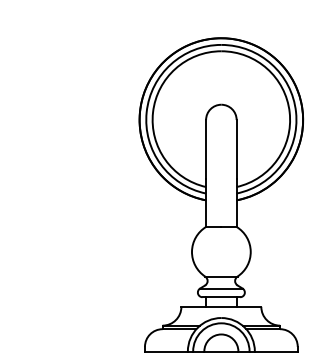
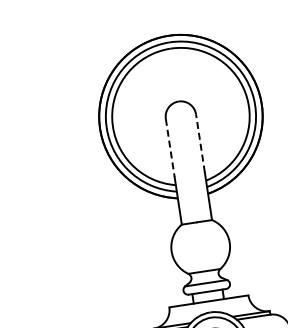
line: (236, 148) -> (200, 142), solid -> dashed
line: (206, 149) -> (170, 148), solid -> dashed

